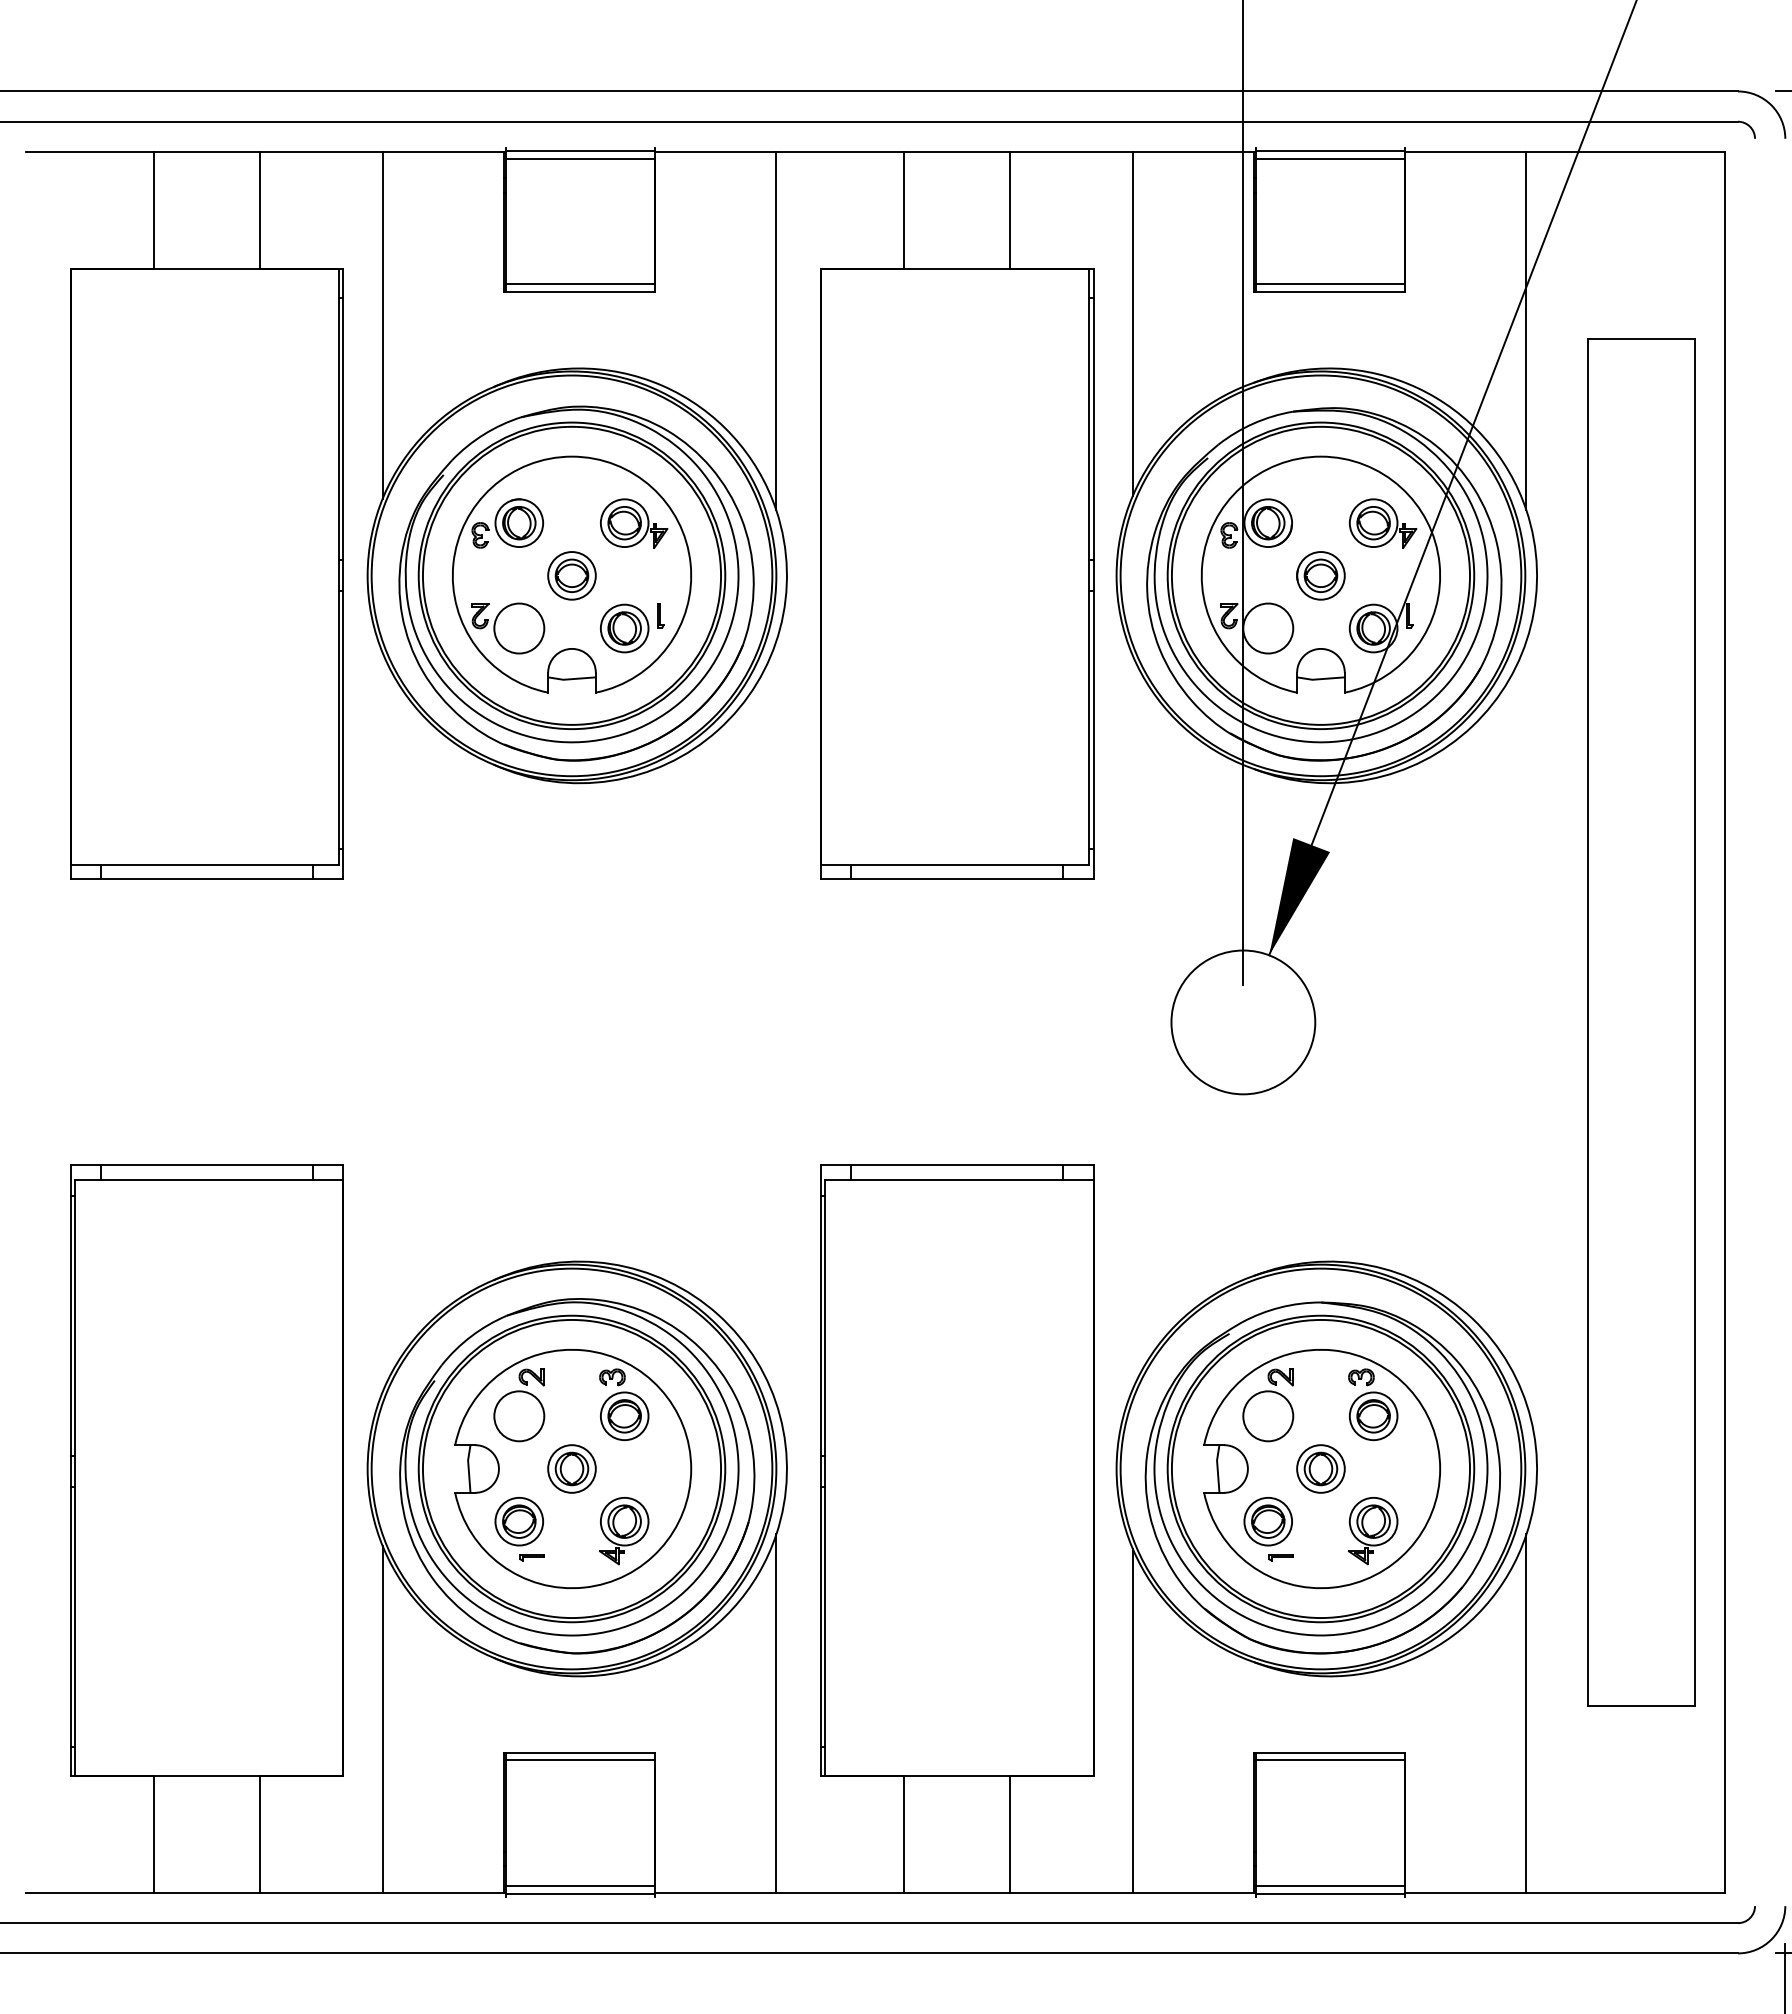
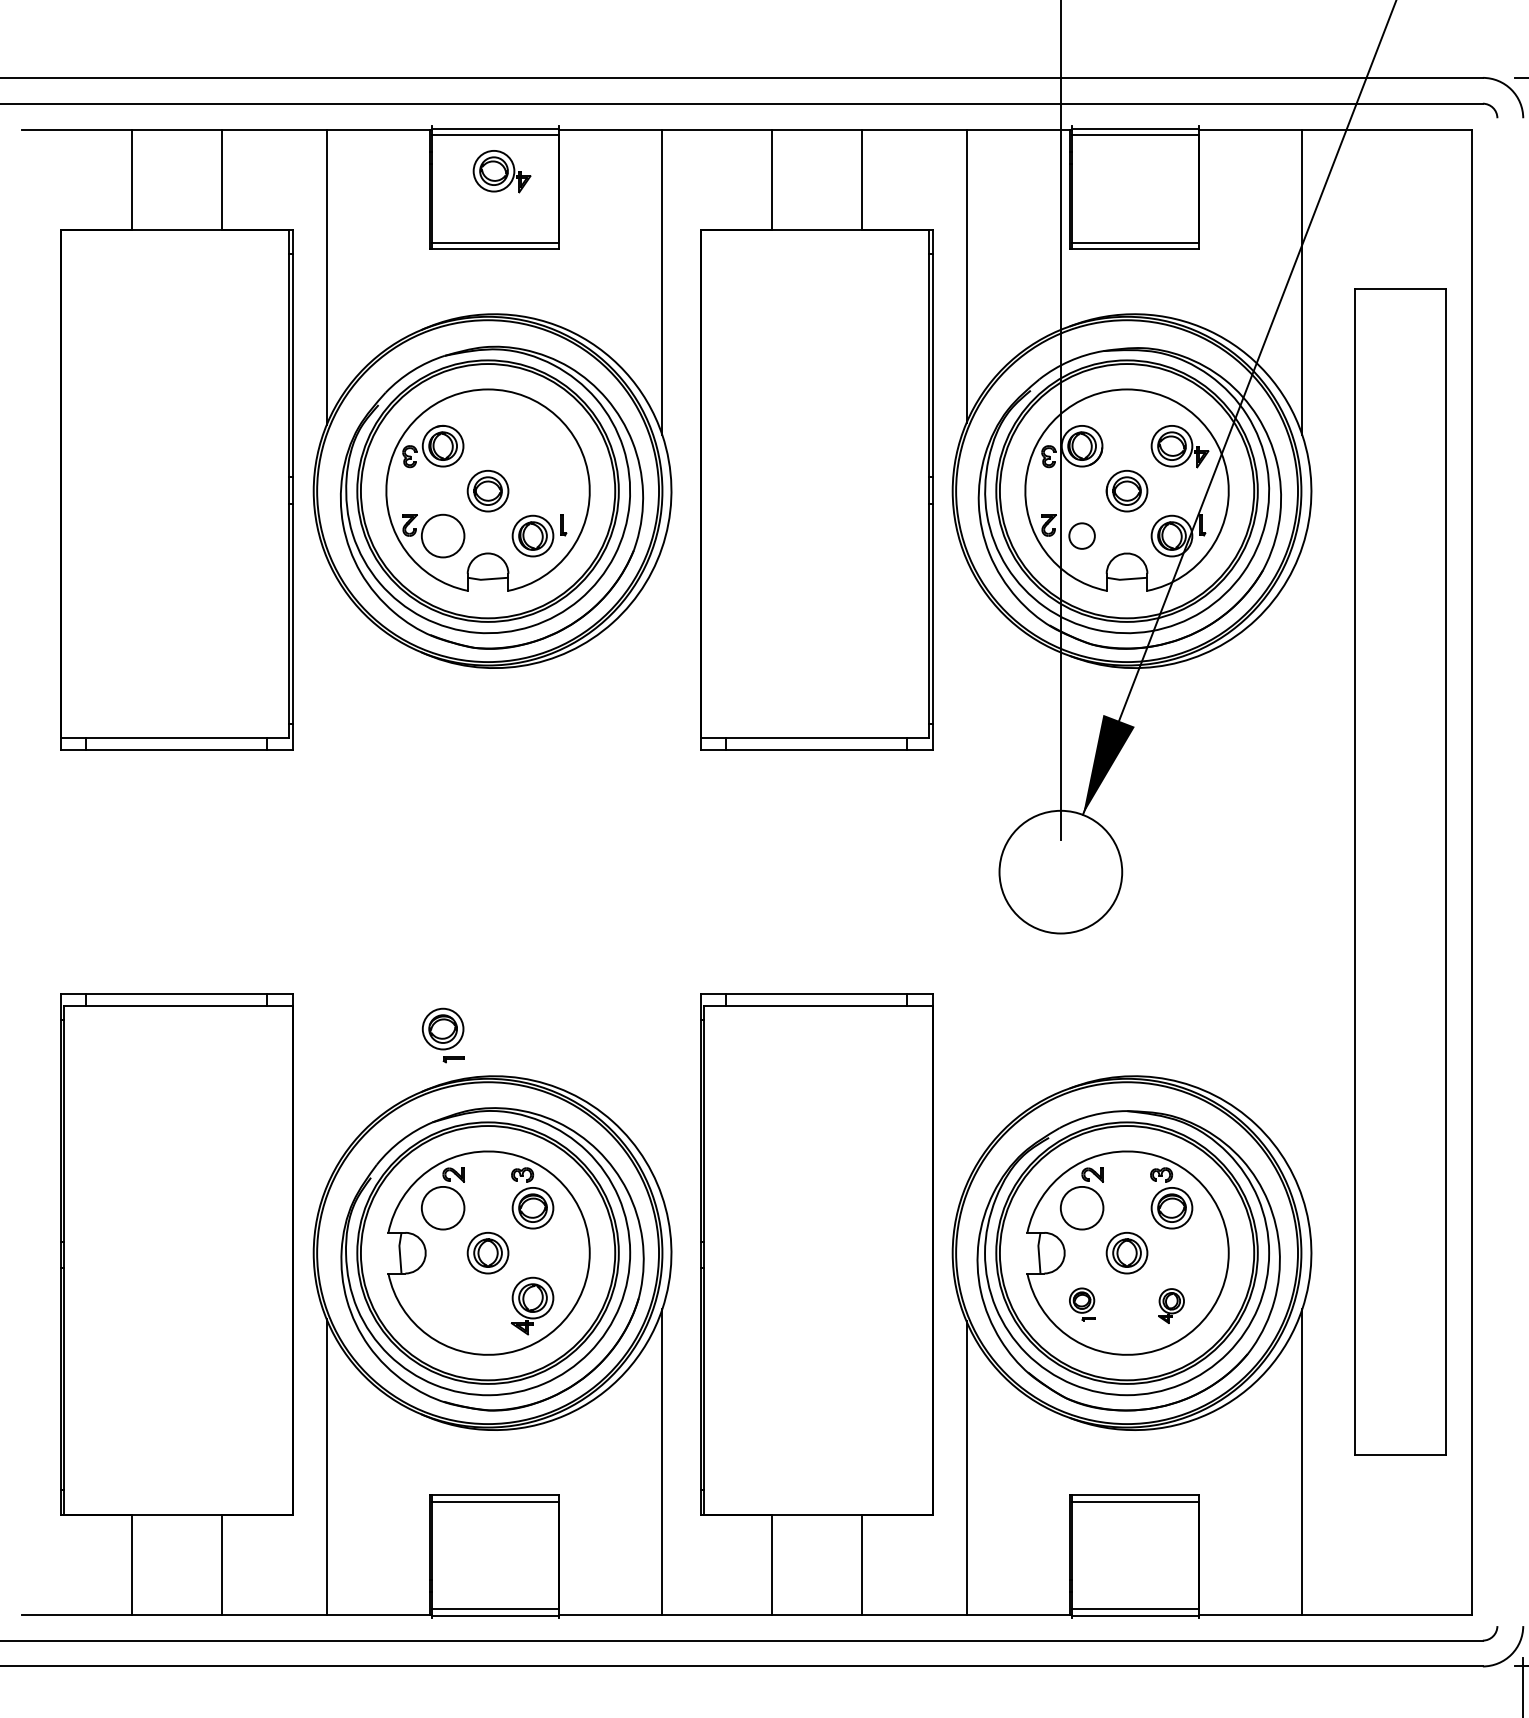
part: (633, 523) -> (501, 171), moved
circle: (1267, 627) -> (1081, 535), size x0.6
part: (518, 1529) -> (442, 1035), moved
part: (1267, 1529) -> (1081, 1304), size x0.6
part: (1373, 1530) -> (1171, 1305), size x0.6

